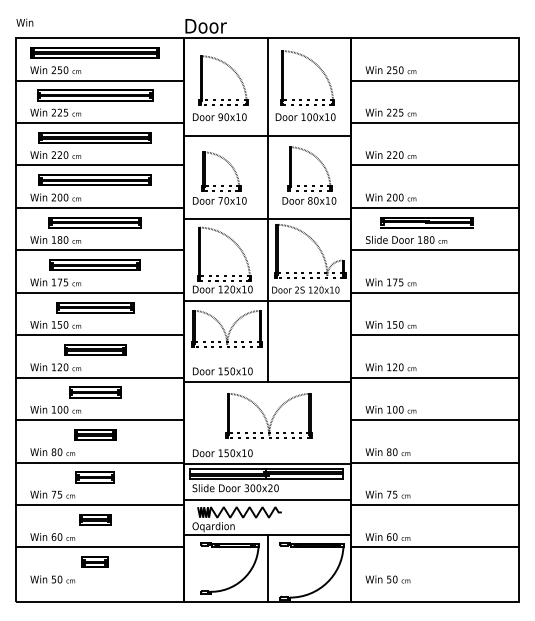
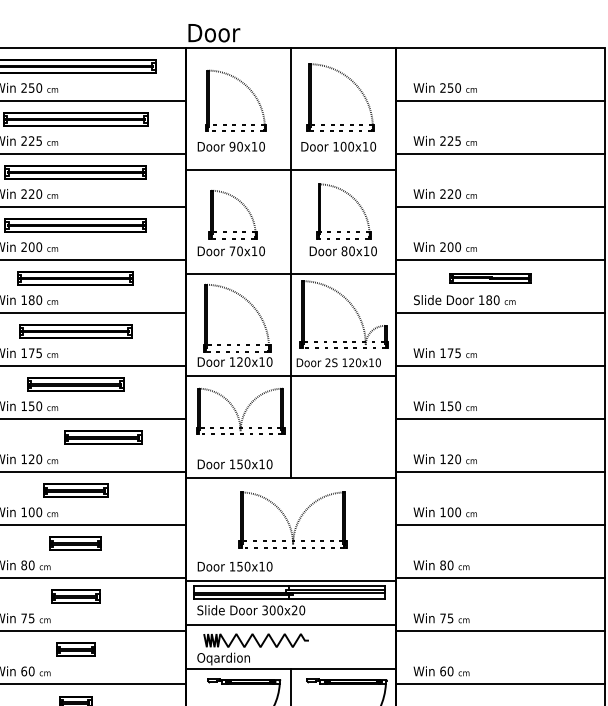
part: (426, 222) -> (489, 278), size x0.7
part: (95, 349) -> (103, 437), moved

